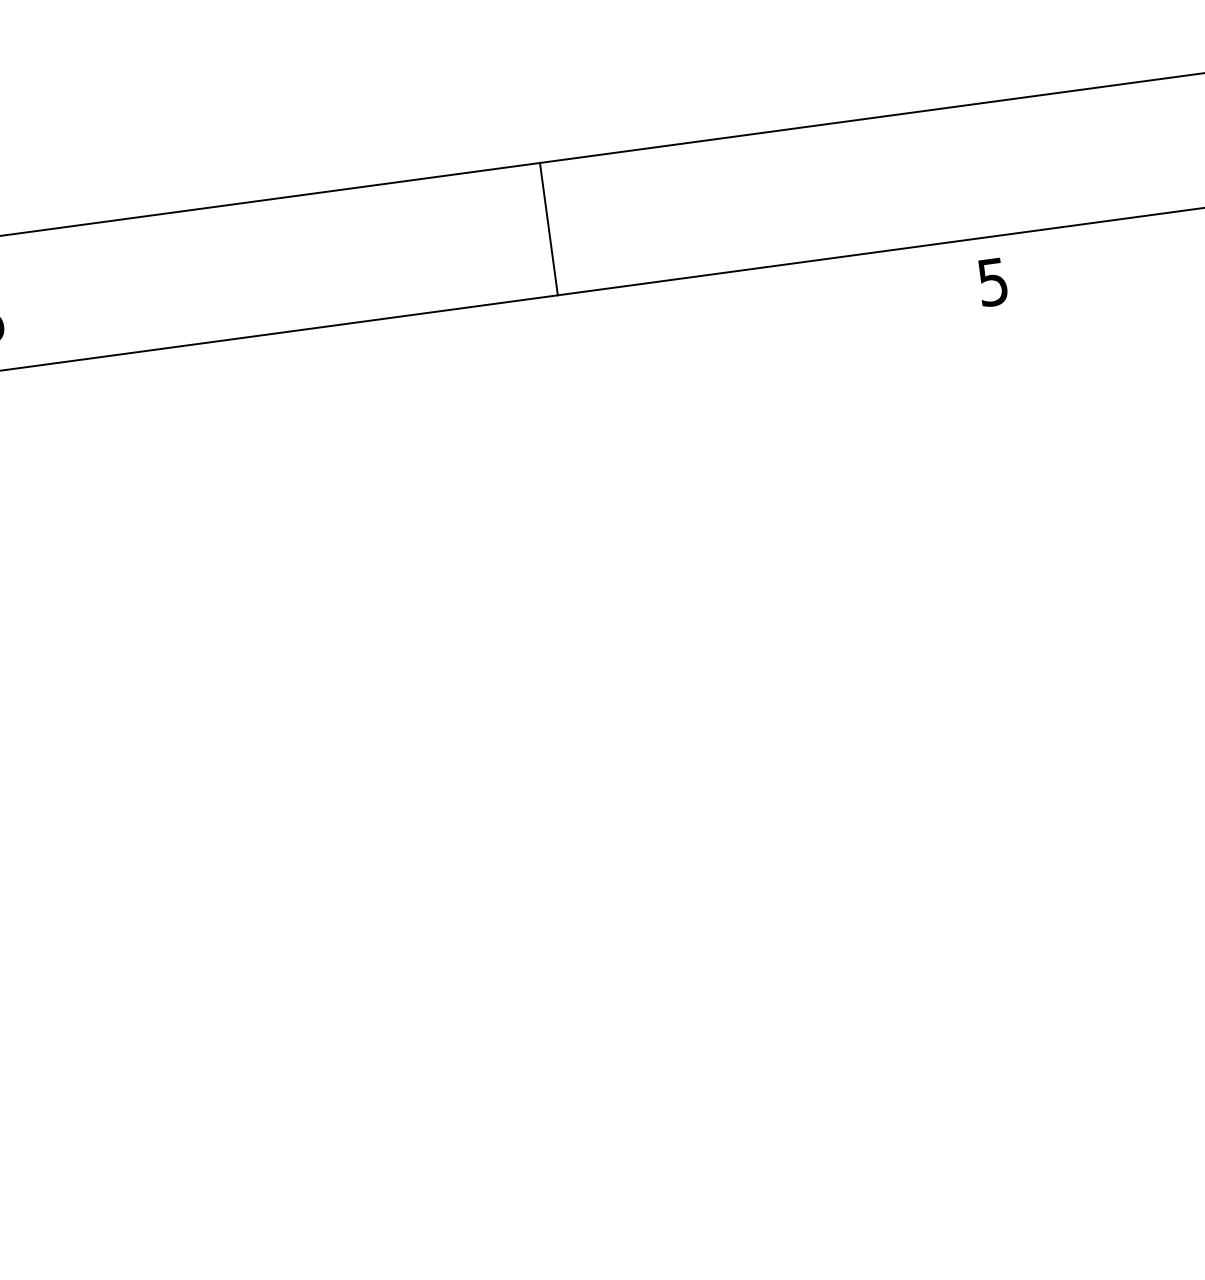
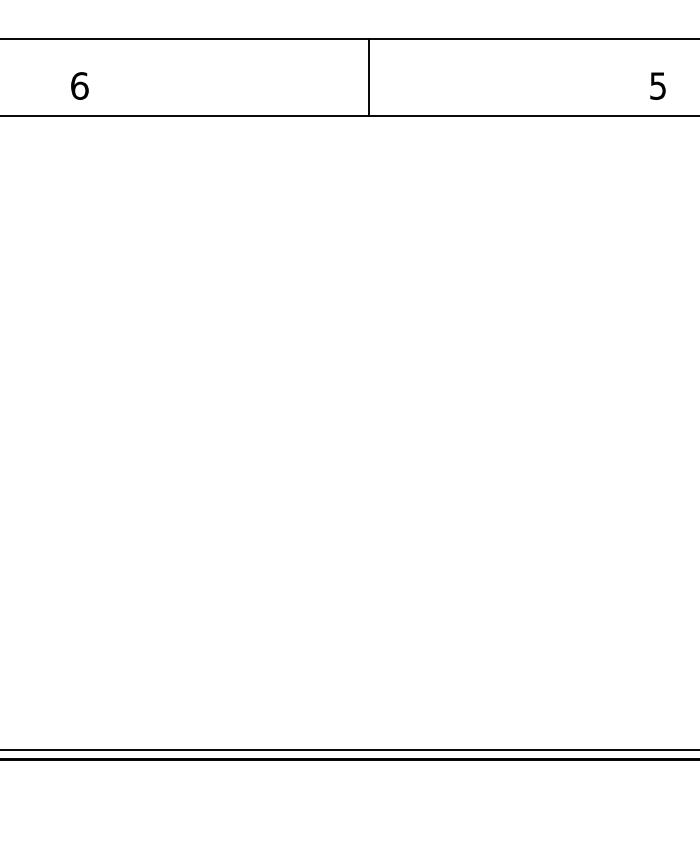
line: (549, 227) -> (369, 76), moved
text: (991, 281) -> (657, 85), moved

